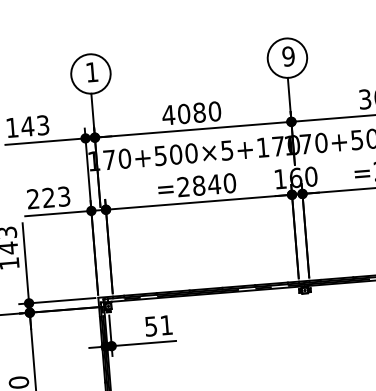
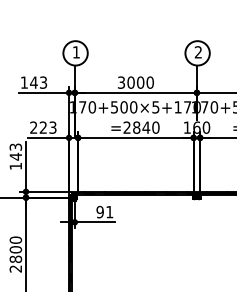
text: (288, 56) -> (198, 52), 9 -> 2
text: (183, 113) -> (130, 82), 4080 -> 3000
text: (149, 325) -> (99, 211), 51 -> 91

